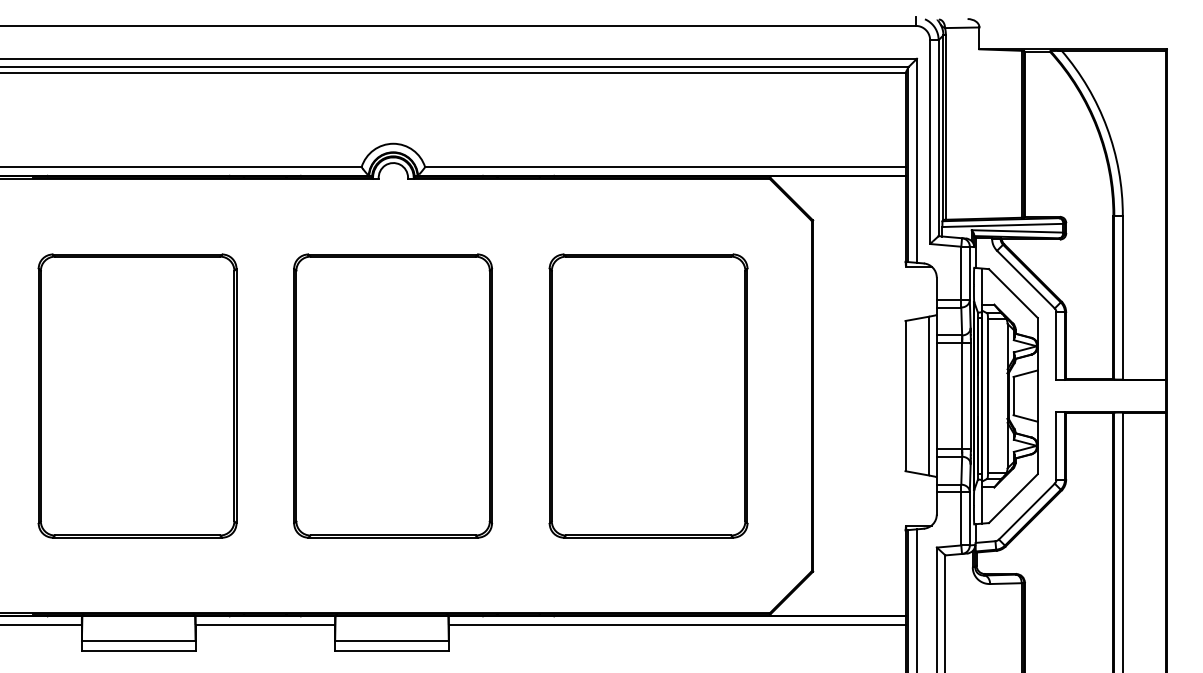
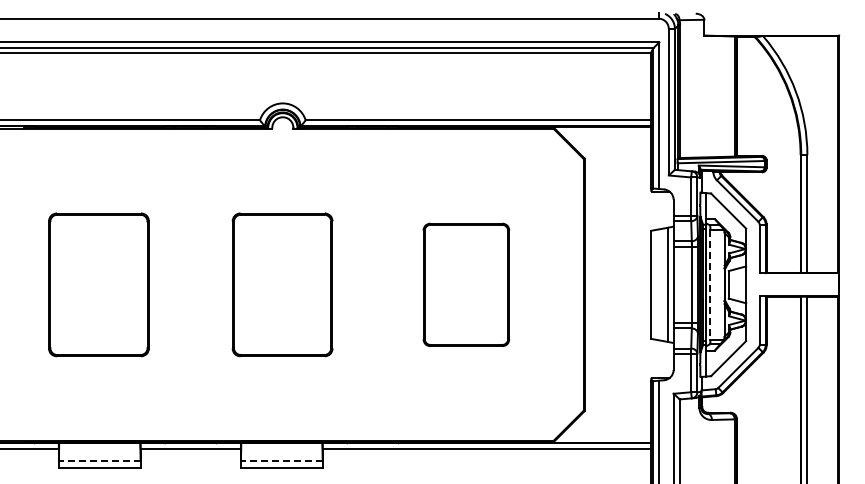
part: (137, 395) -> (98, 284), size x0.7
part: (392, 395) -> (282, 284), size x0.7
part: (648, 395) -> (466, 284), size x0.6
line: (988, 396) -> (710, 285), solid -> dashed
line: (138, 640) -> (99, 460), solid -> dashed
line: (391, 640) -> (281, 460), solid -> dashed

